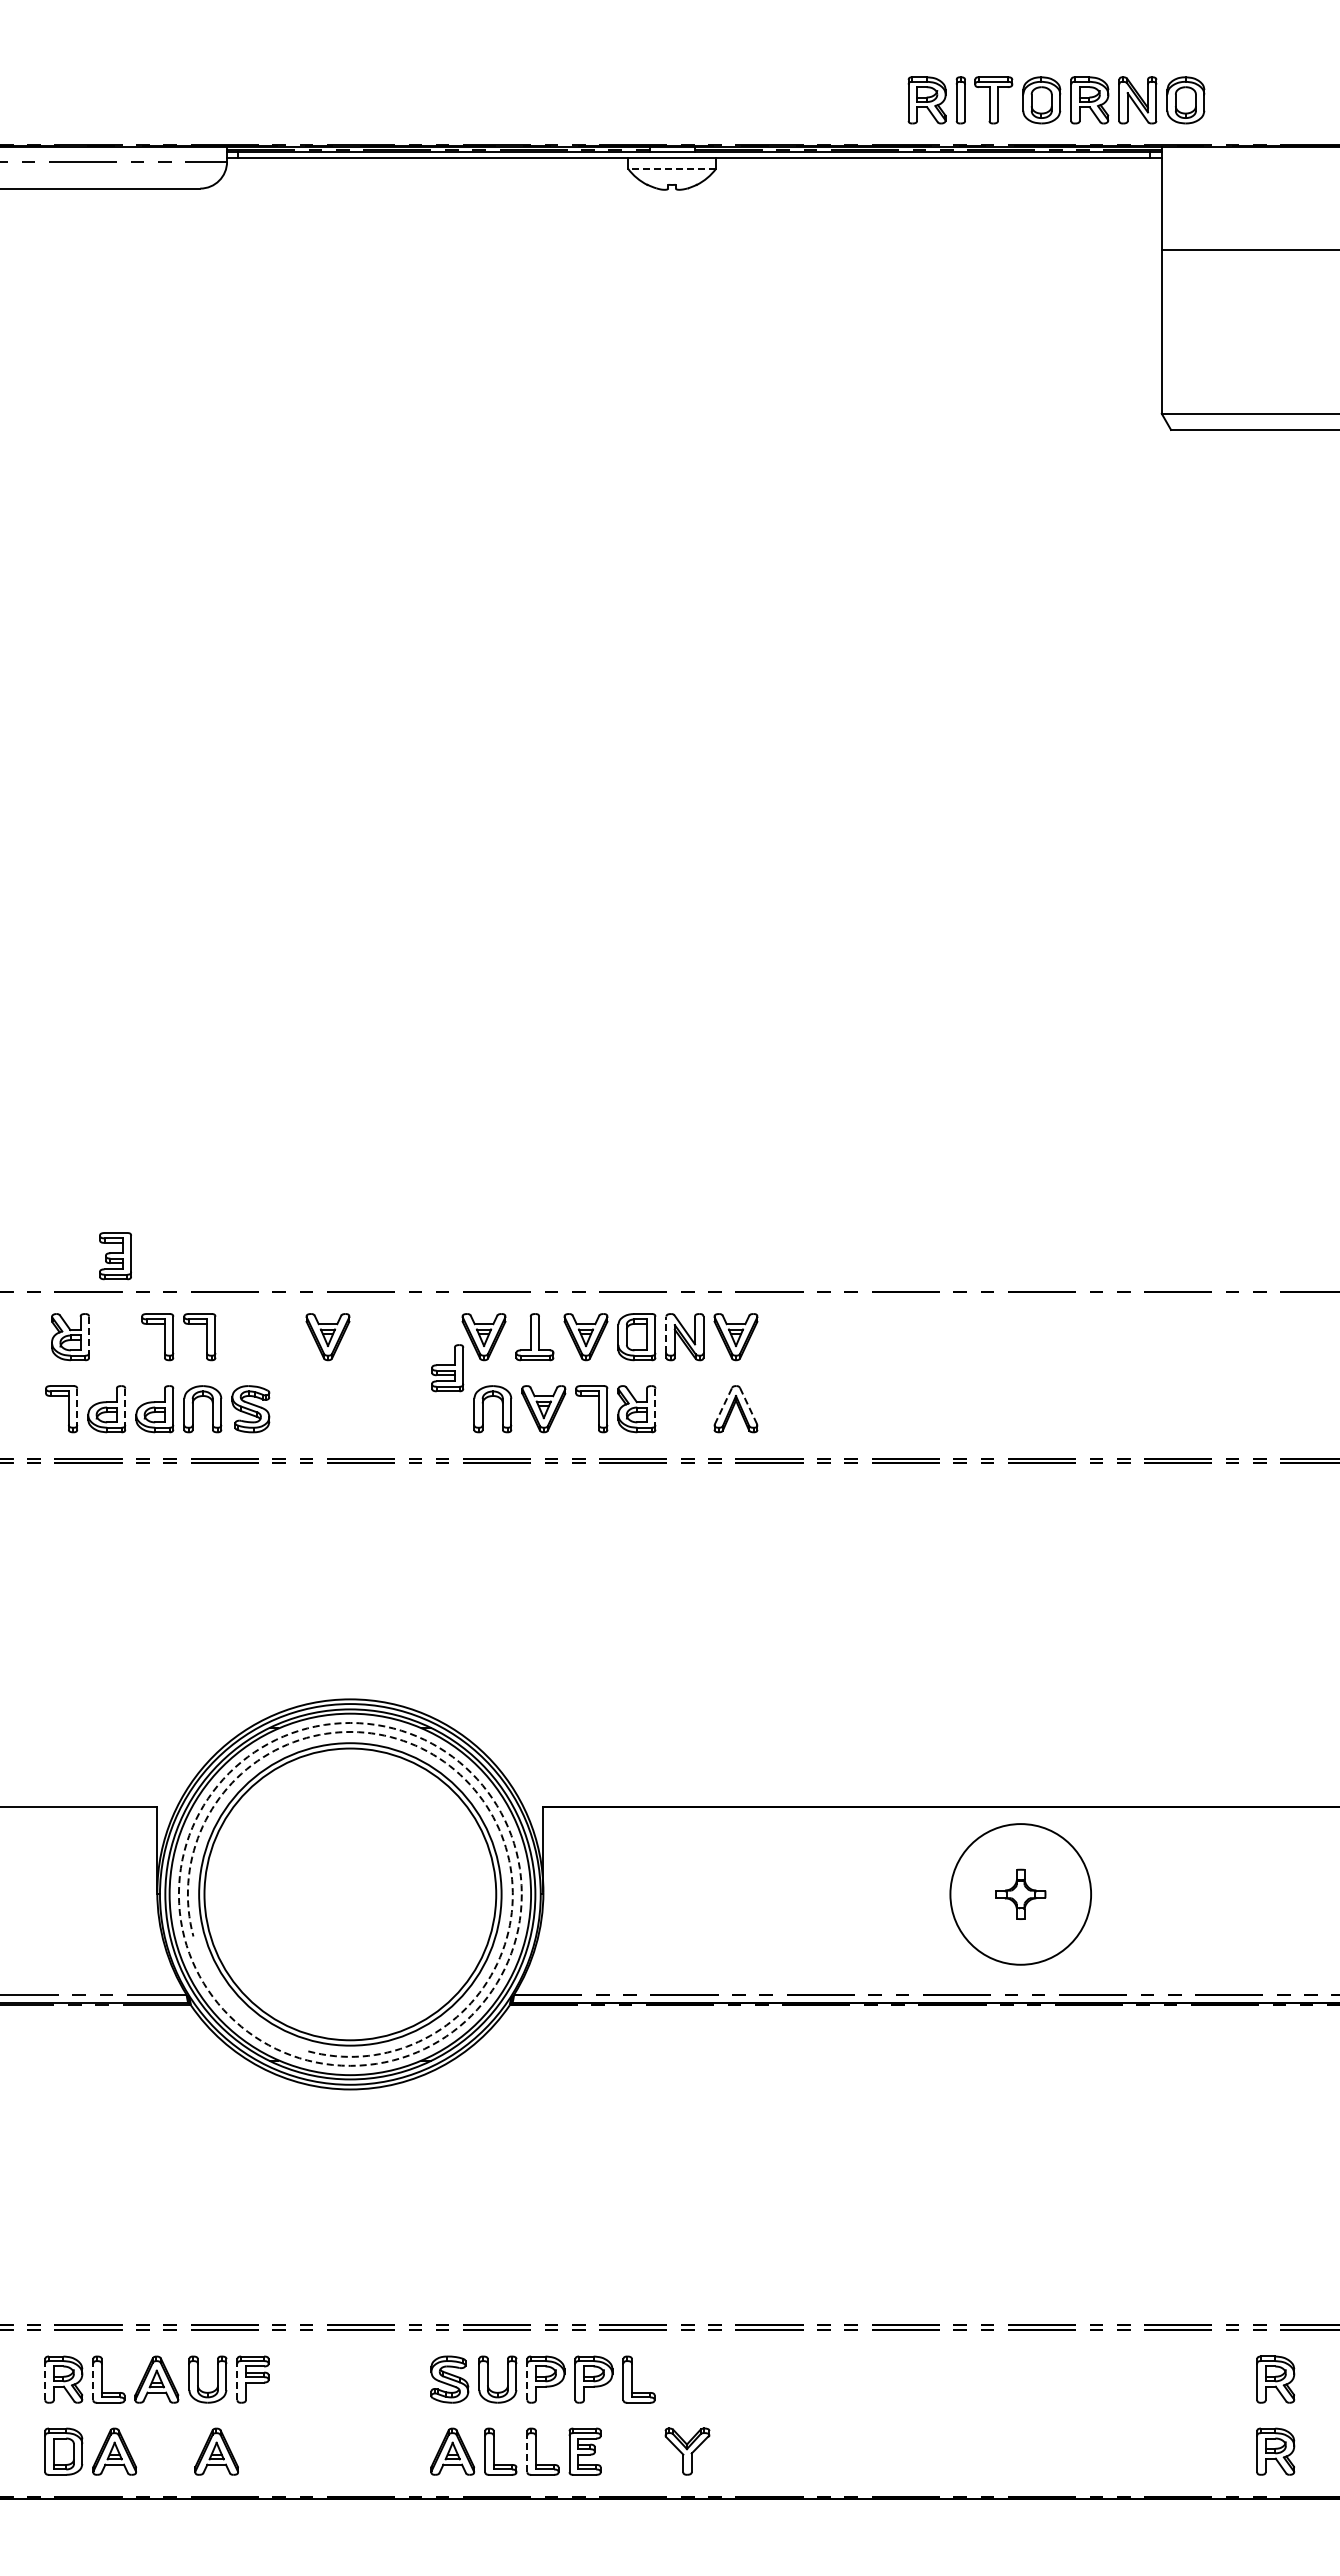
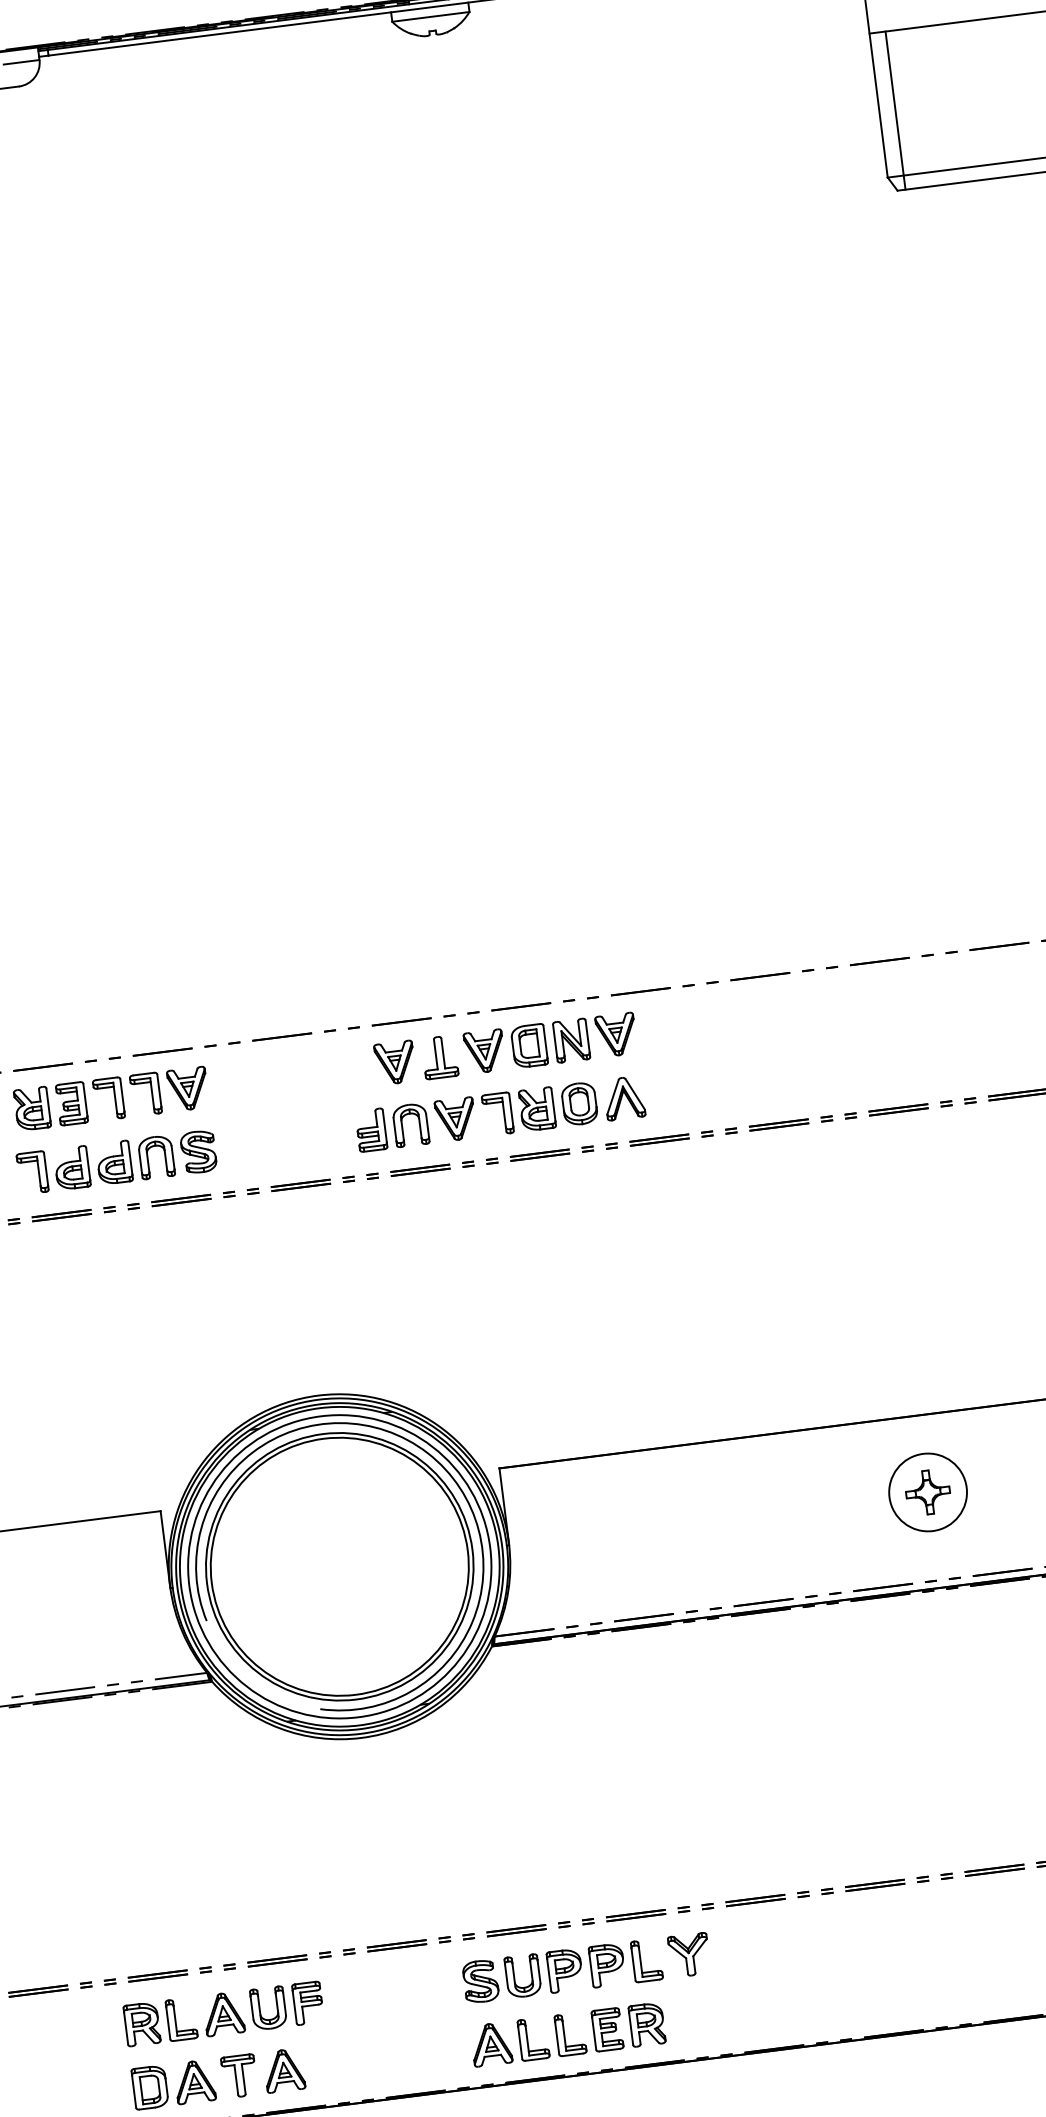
line: (672, 168) -> (431, 16), dashed -> solid
line: (1180, 339) -> (895, 110), added
part: (115, 1256) -> (71, 1104), moved
line: (666, 1334) -> (555, 1040), dashed -> solid
line: (89, 1335) -> (48, 1105), dashed -> solid
part: (327, 1337) -> (187, 1089), moved
part: (447, 1368) -> (371, 1130), moved
line: (723, 1405) -> (613, 1096), dashed -> solid
line: (748, 1406) -> (635, 1094), dashed -> solid
line: (77, 1407) -> (46, 1169), dashed -> solid
line: (125, 1407) -> (88, 1164), dashed -> solid
line: (655, 1407) -> (553, 1105), dashed -> solid
part: (684, 1409) -> (579, 1104), added
arc: (465, 1779) -> (428, 1453), dashed -> solid
circle: (349, 1893) -> (338, 1566), dashed -> solid
circle: (1020, 1894) -> (927, 1492), size x0.62
line: (45, 2381) -> (126, 2028), dashed -> solid
line: (93, 2381) -> (168, 2022), dashed -> solid
line: (237, 2381) -> (294, 2006), dashed -> solid
line: (527, 2381) -> (549, 1974), dashed -> solid
part: (165, 2451) -> (239, 2076), added
part: (629, 2451) -> (646, 2024), added
part: (687, 2451) -> (689, 1955), moved
line: (527, 2453) -> (557, 2037), dashed -> solid

